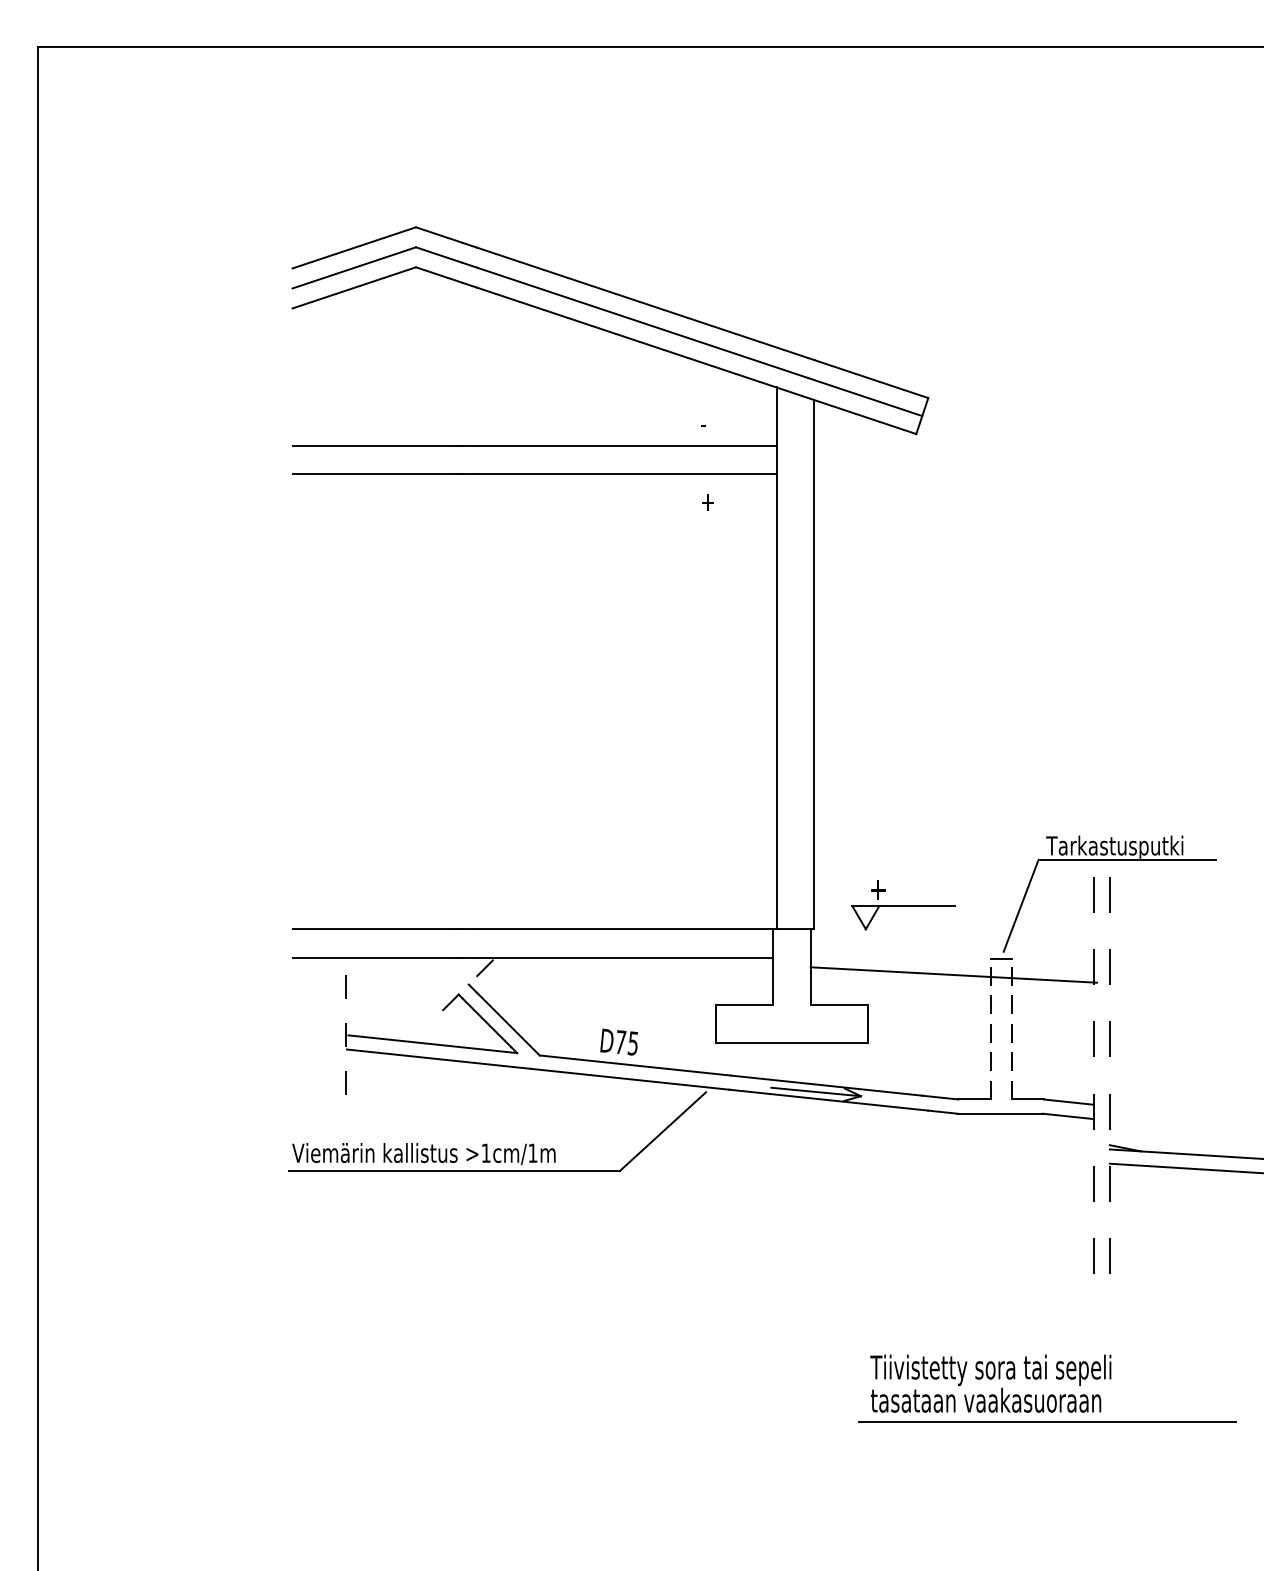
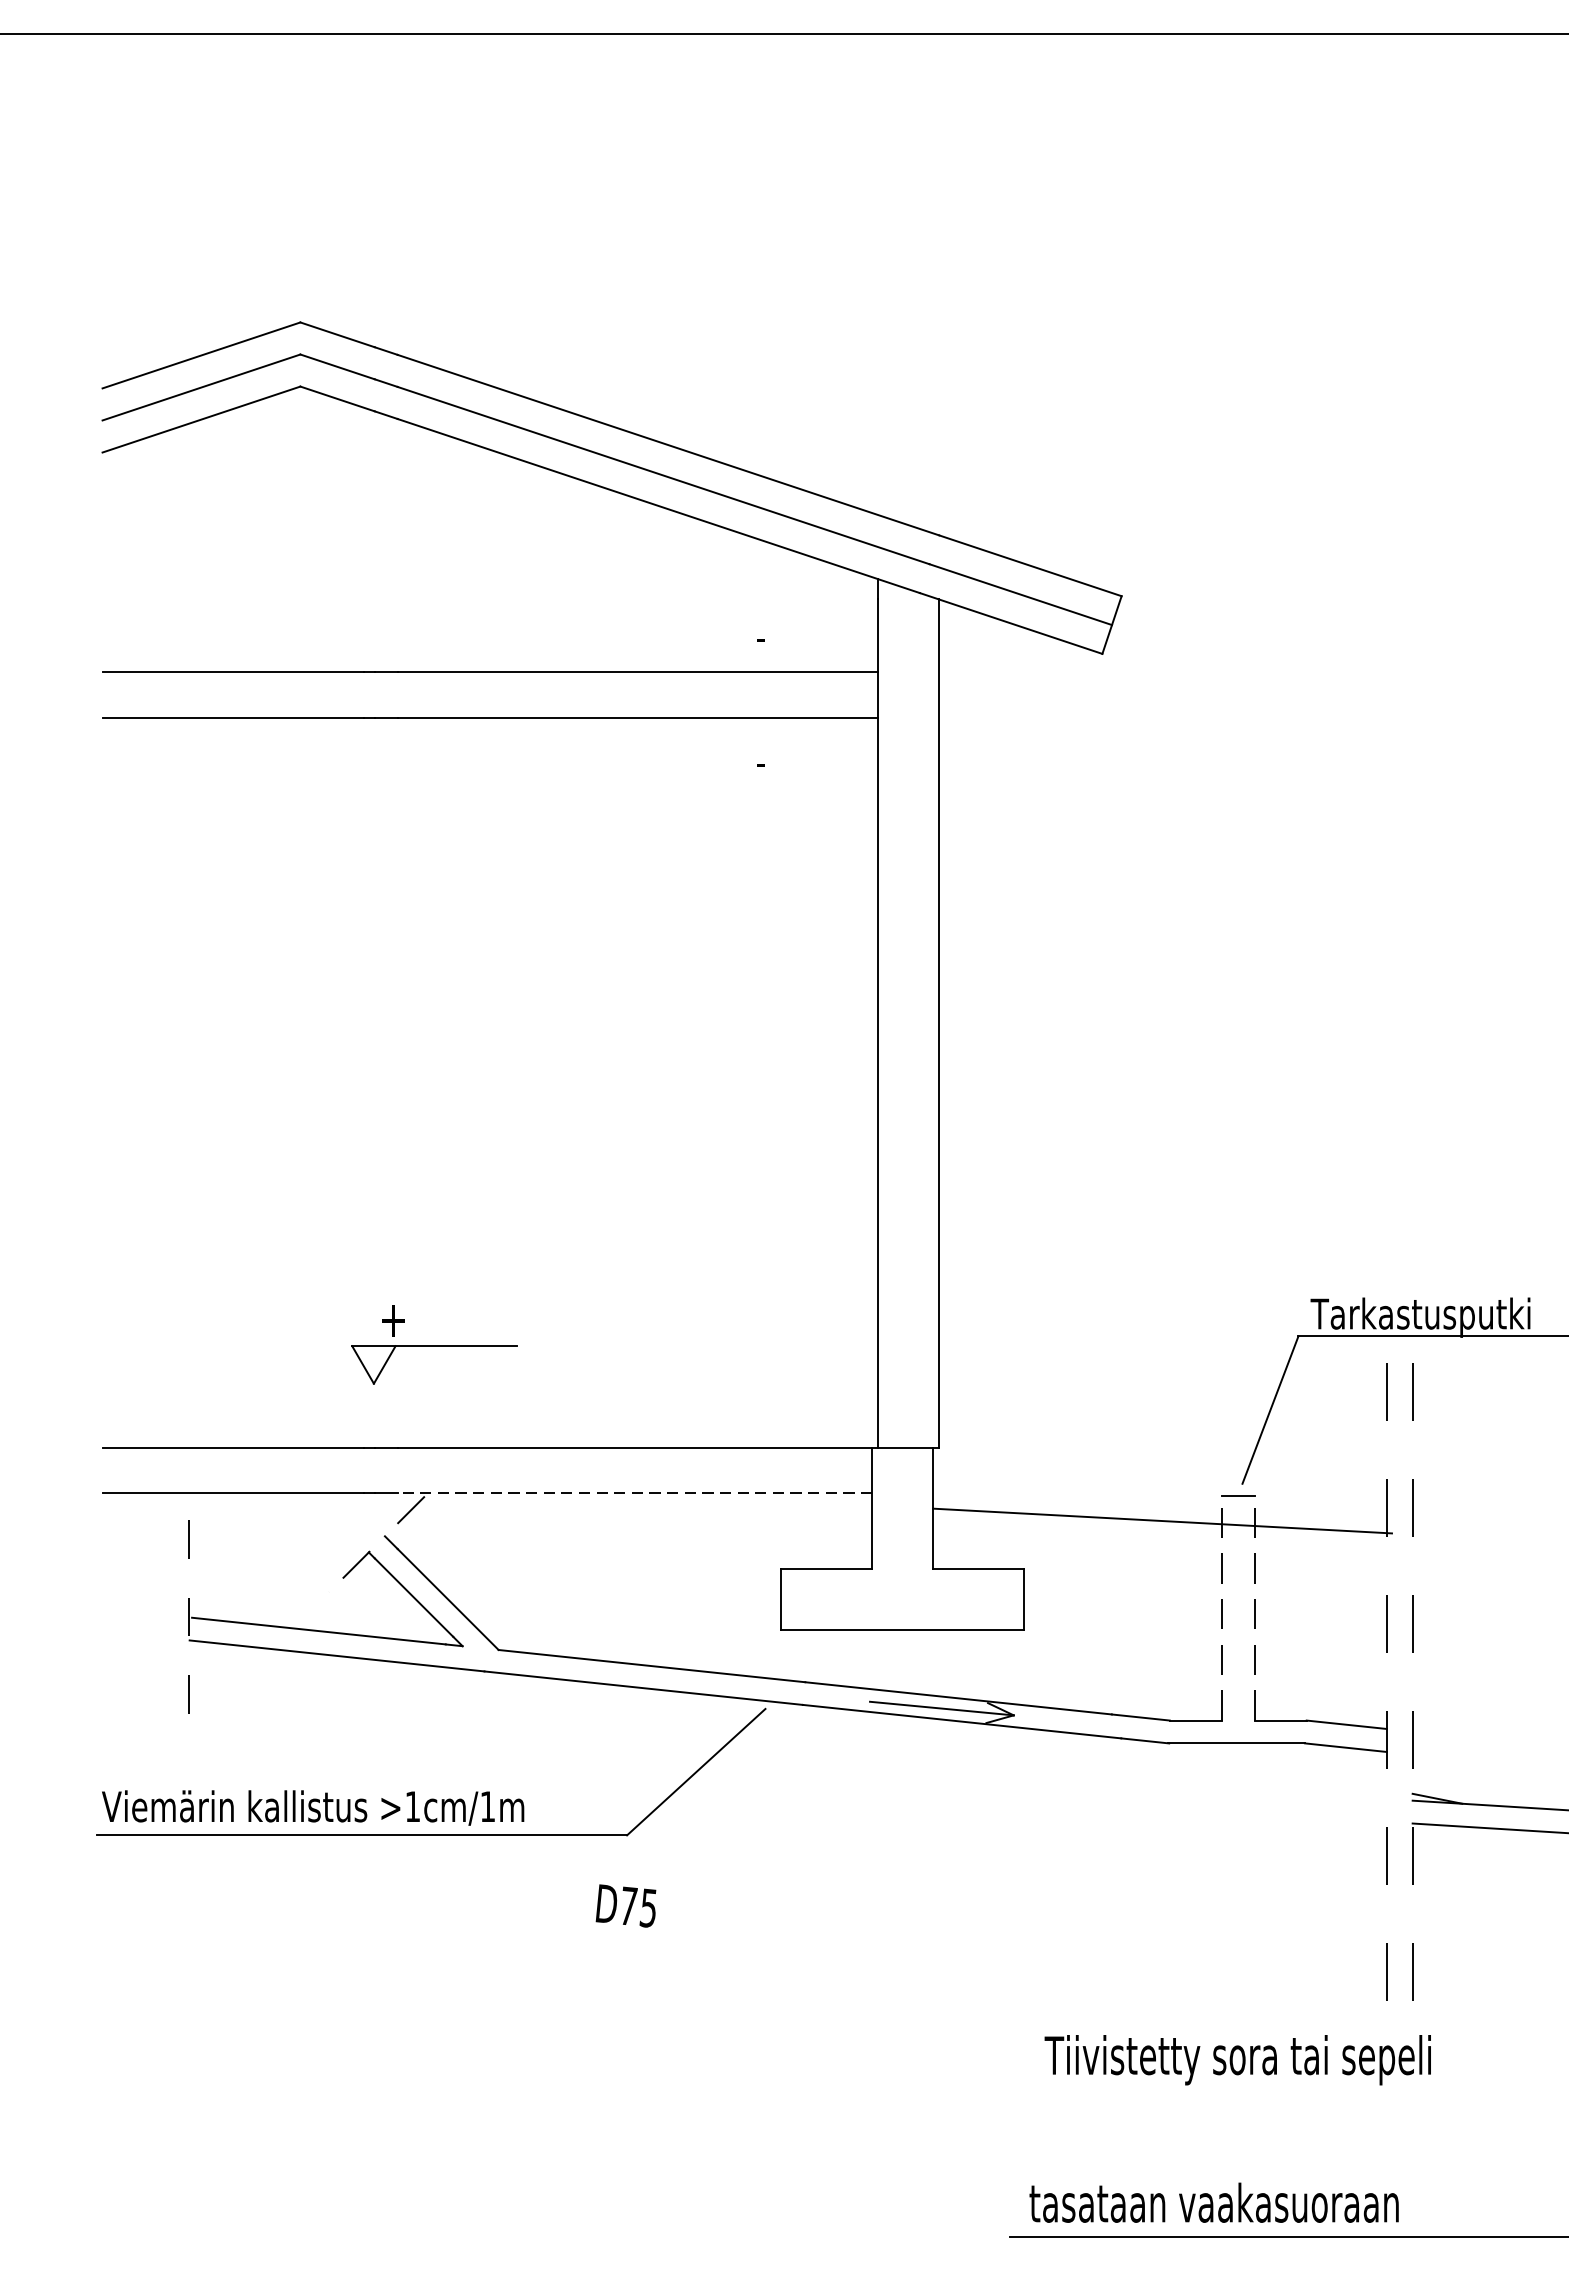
text: (707, 502) -> (767, 763), + -> -
part: (903, 905) -> (434, 1345), moved
line: (624, 957) -> (634, 1492), solid -> dashed
text: (618, 1041) -> (625, 1904), moved
text: (990, 1370) -> (1237, 2060), moved

